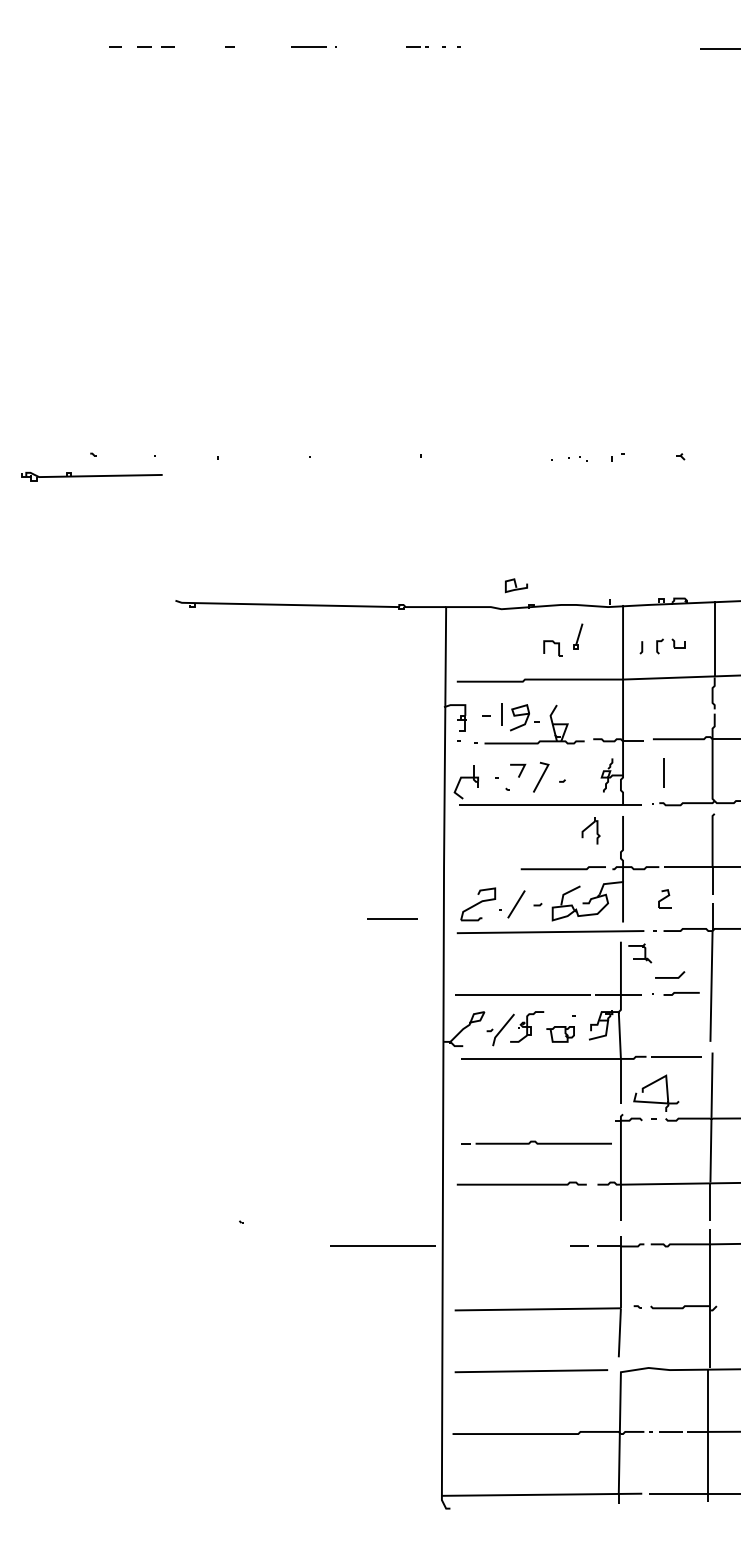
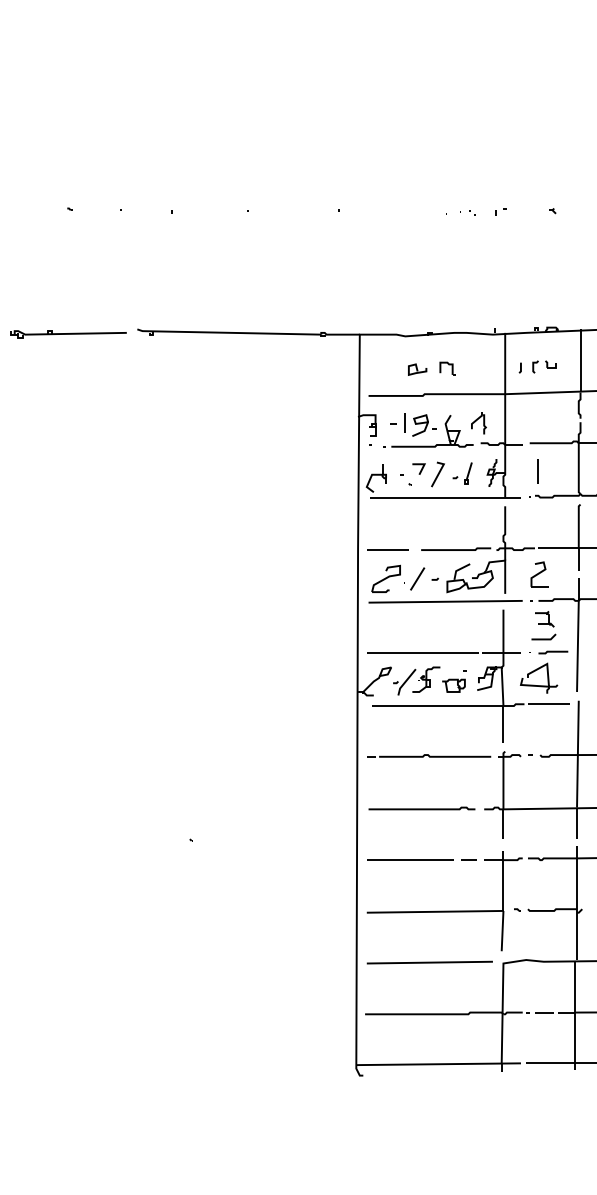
part: (91, 476) -> (68, 334), moved
curve: (516, 585) -> (417, 369), moved
part: (578, 636) -> (468, 473), moved
part: (590, 830) -> (478, 422), moved
part: (664, 898) -> (539, 574), size x1.67
line: (392, 918) -> (388, 549), moved
part: (640, 953) -> (545, 619), moved
part: (652, 1084) -> (535, 671), moved
part: (536, 1142) -> (429, 755), moved
line: (382, 1245) -> (410, 859), moved

